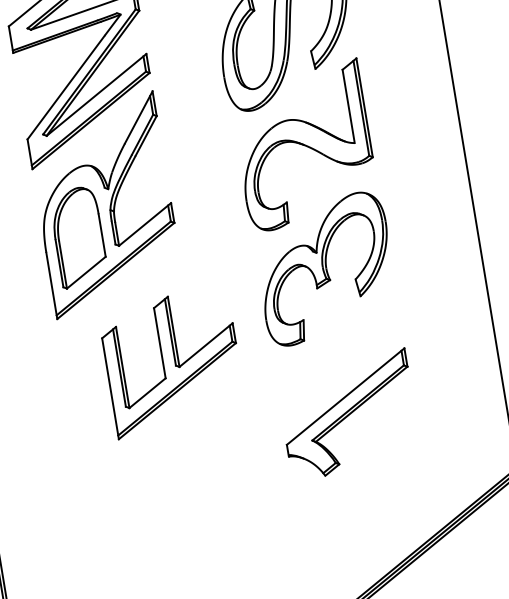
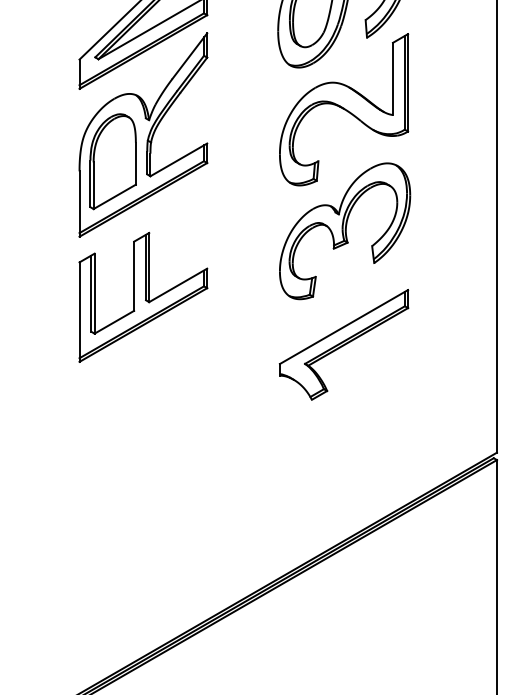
part: (172, 362) -> (143, 296), moved
part: (348, 414) -> (343, 344), moved

